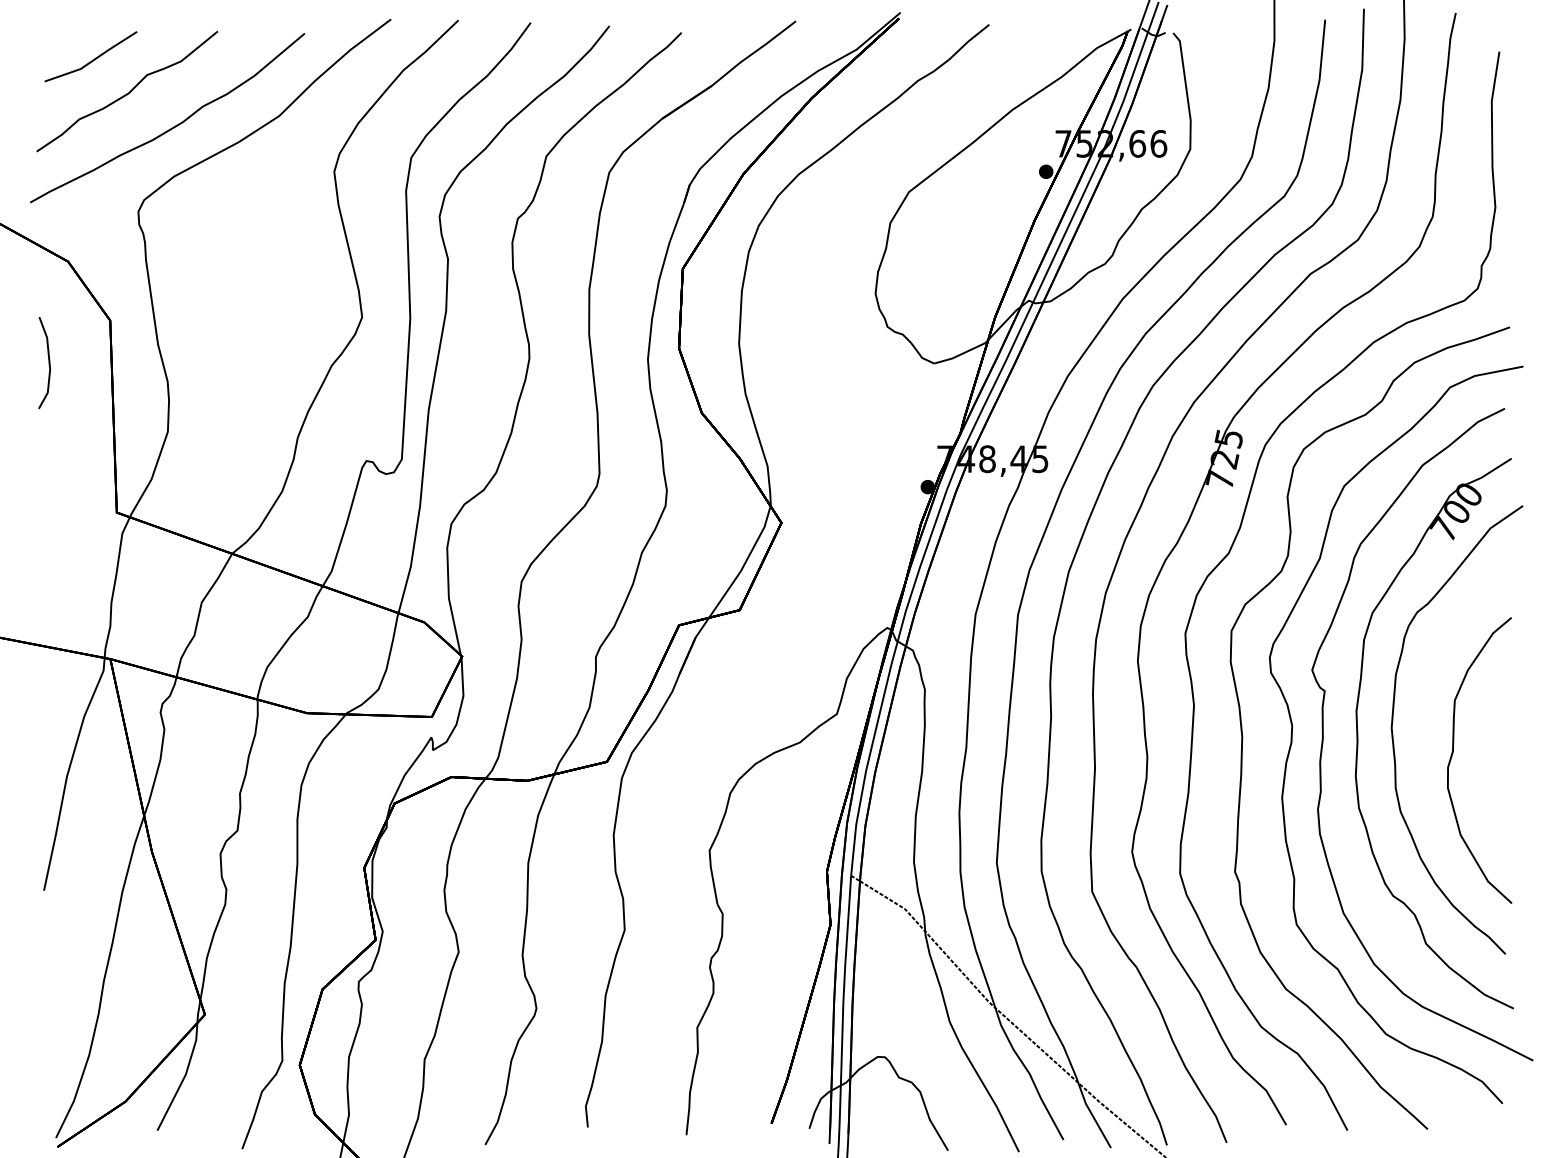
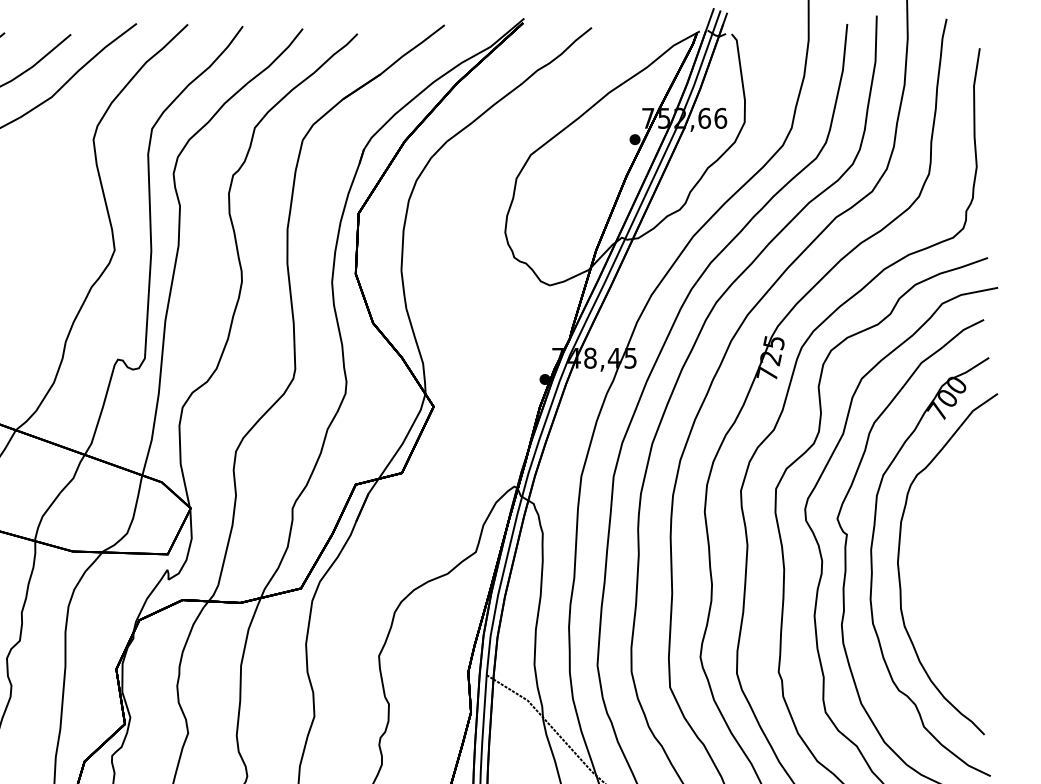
part: (1453, 753) -> (944, 582), removed

